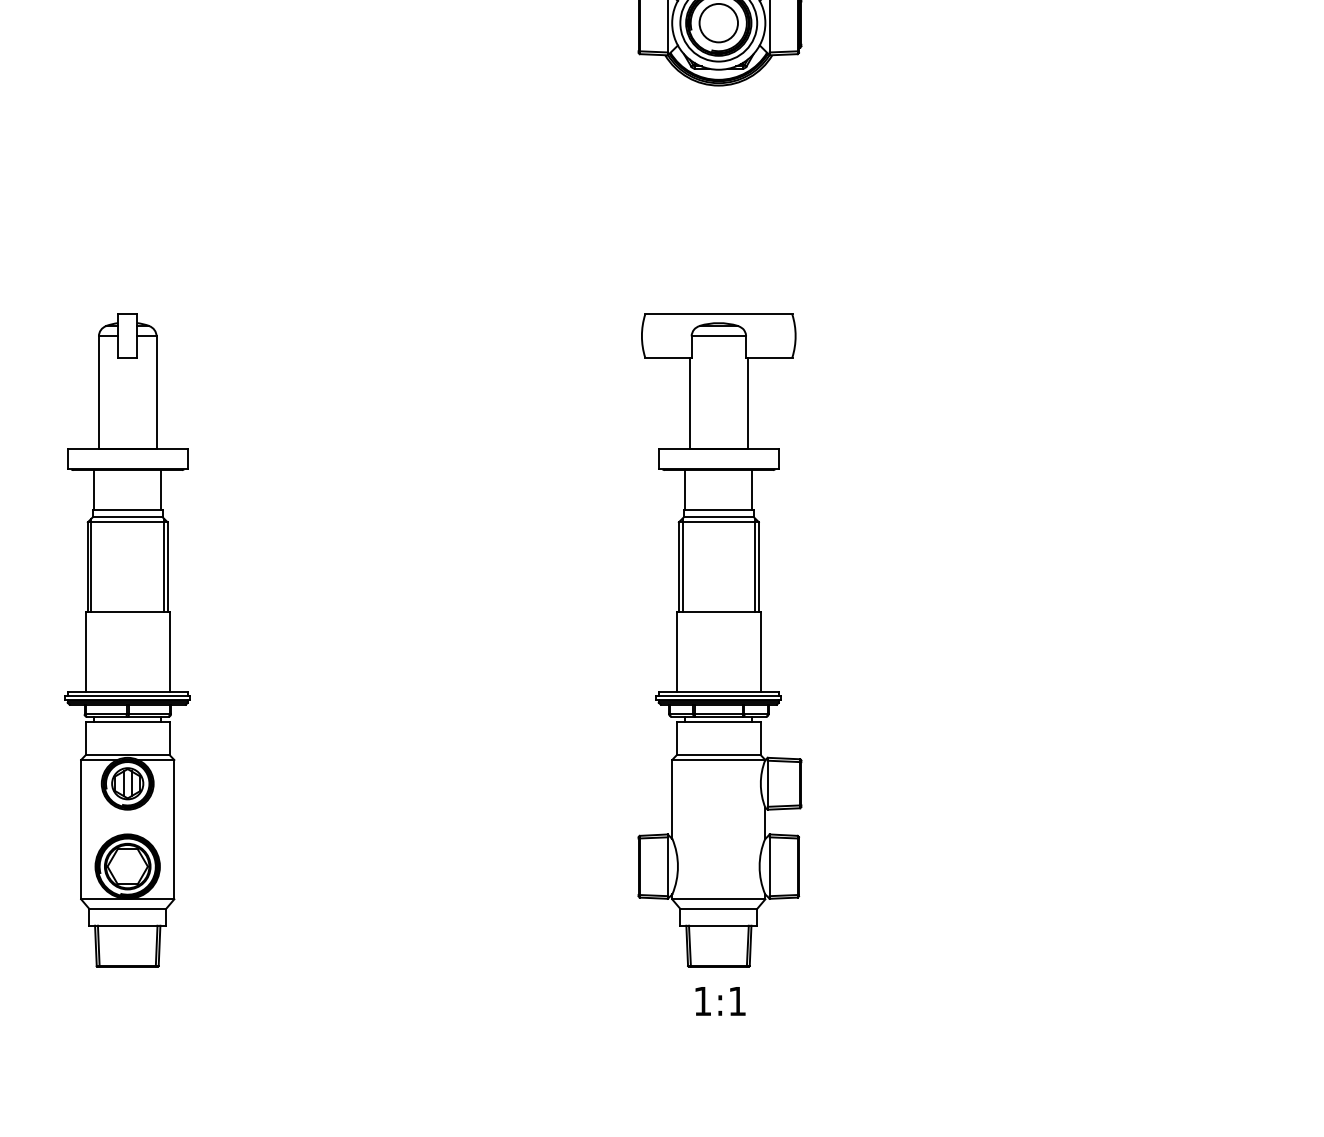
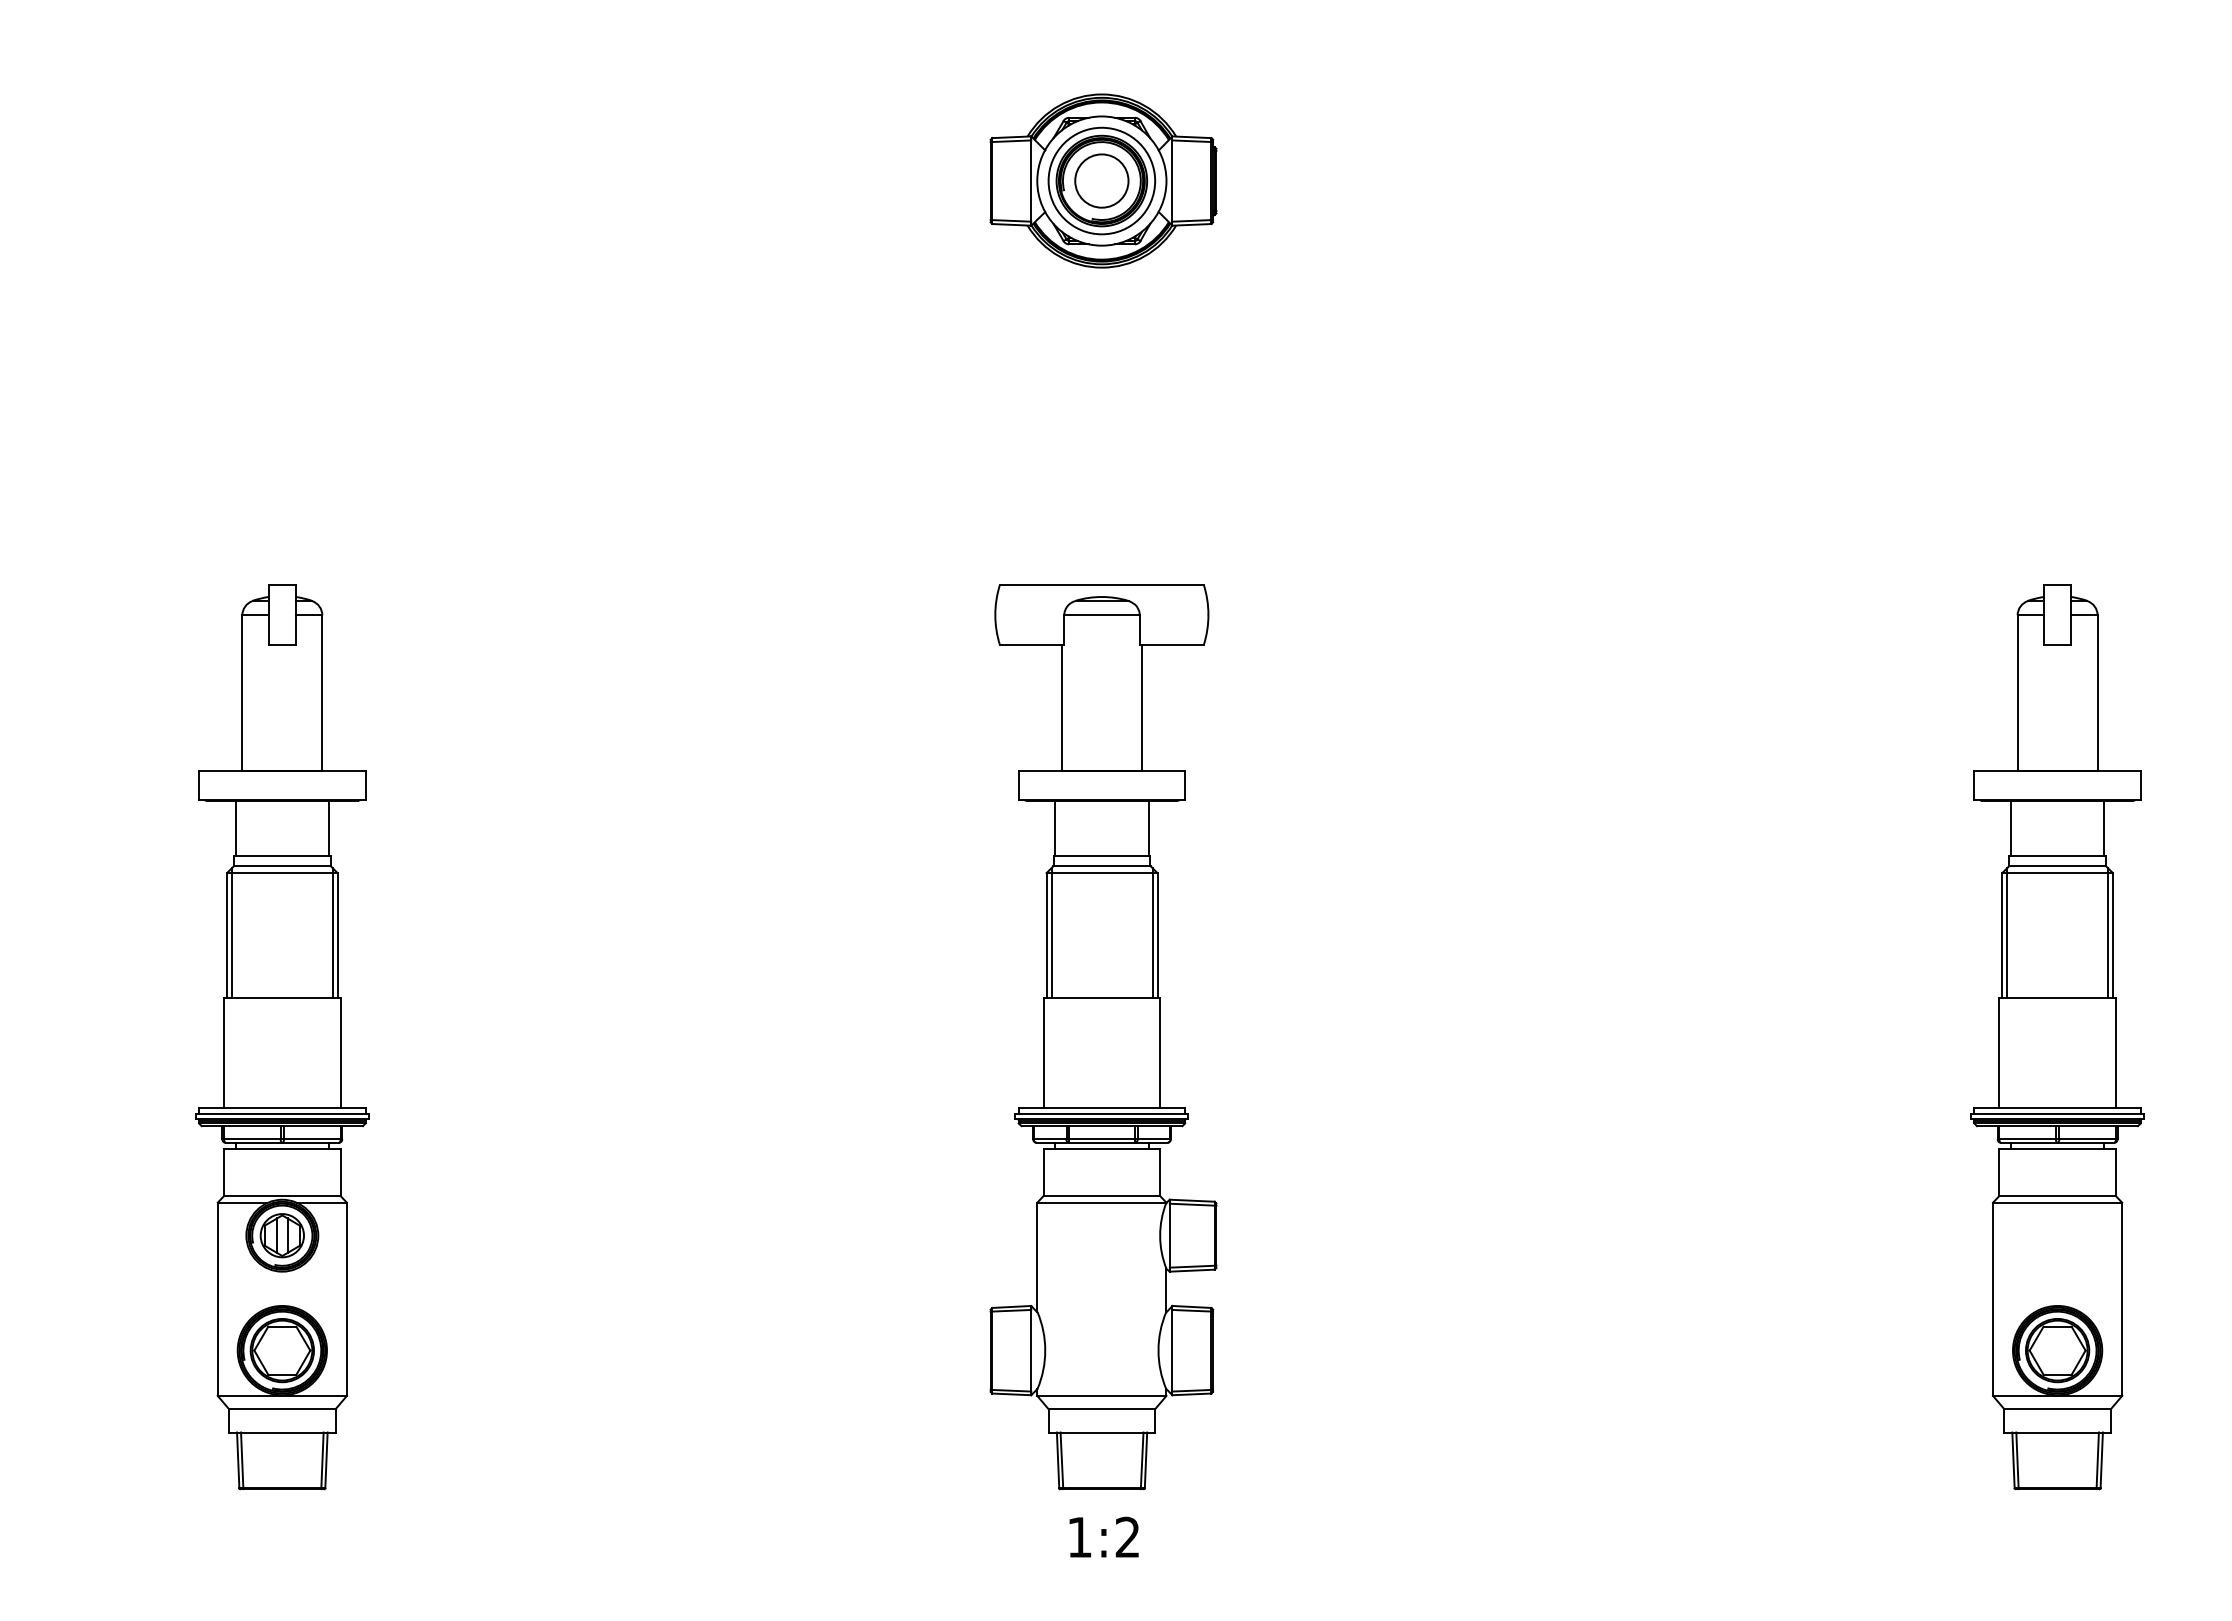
text: (737, 1000) -> (1127, 1536), 1:1 -> 1:2

